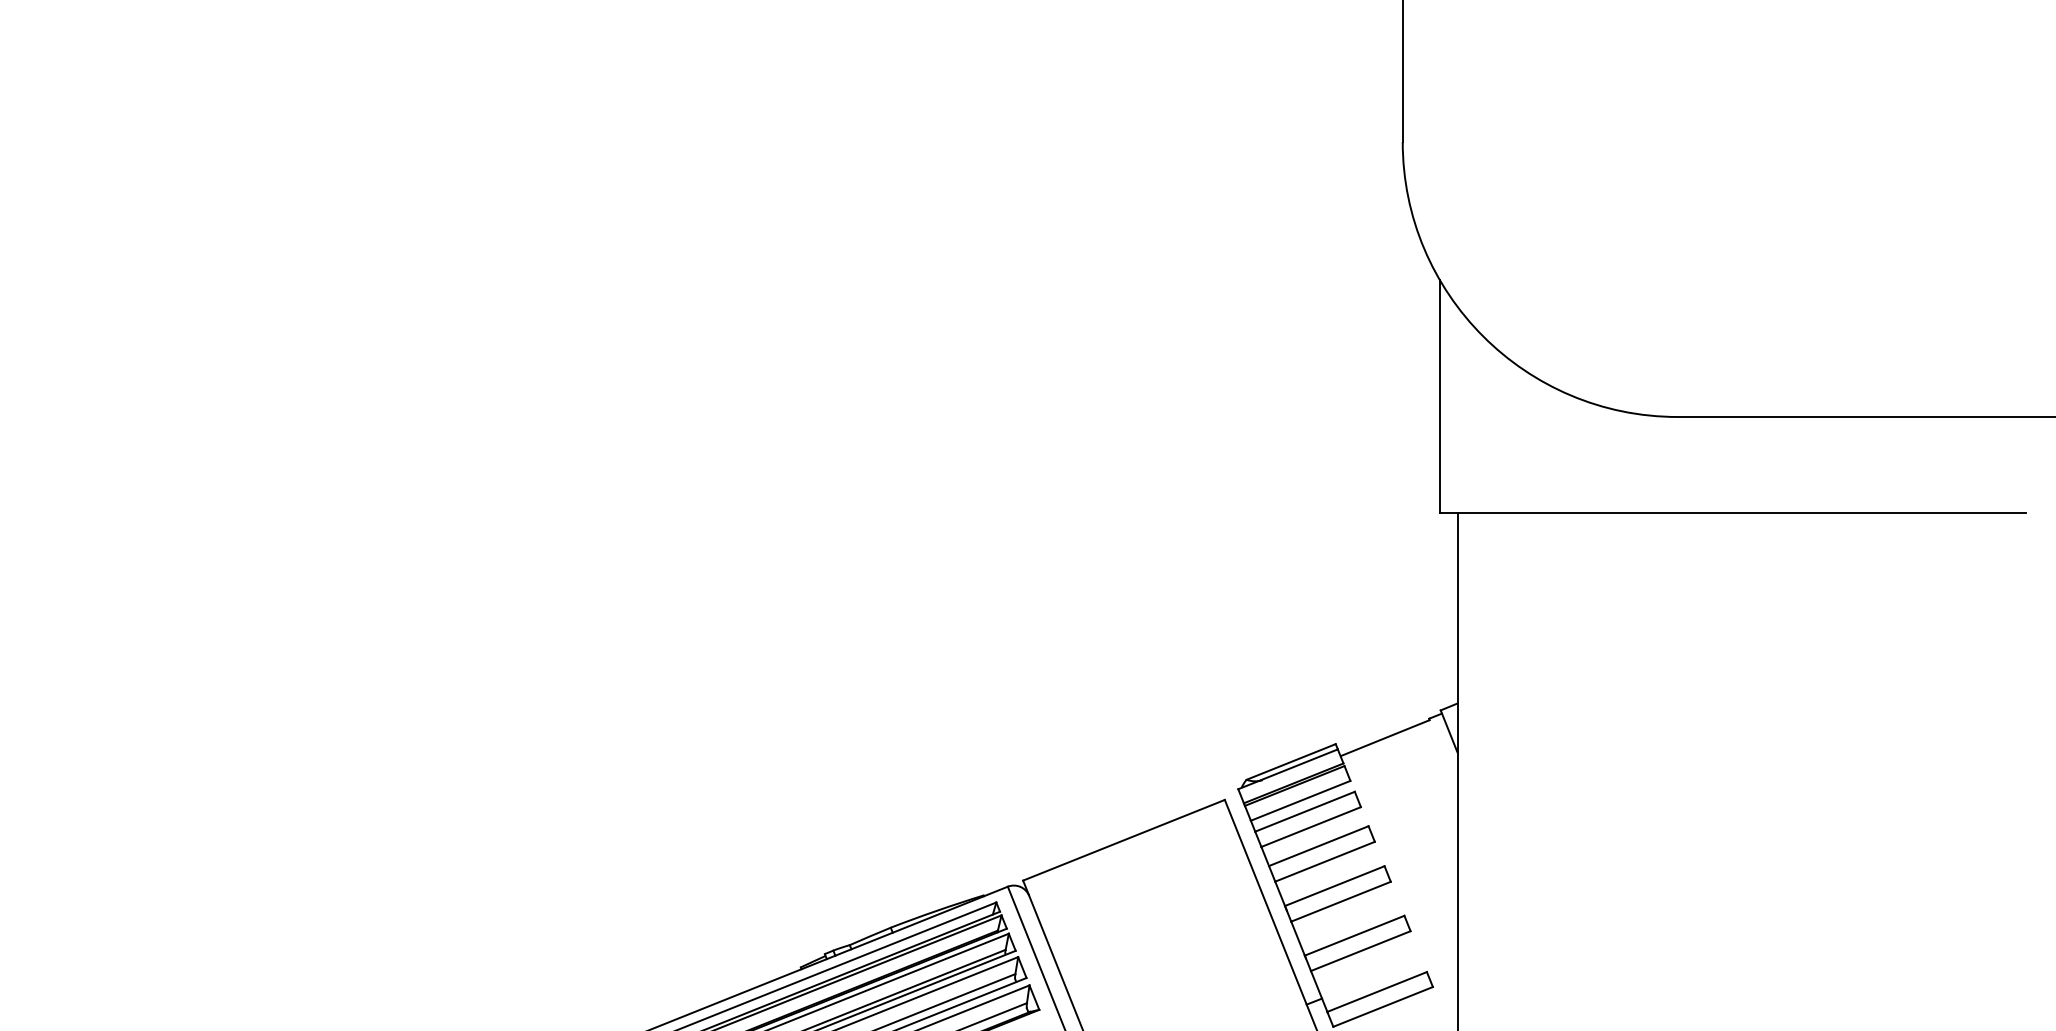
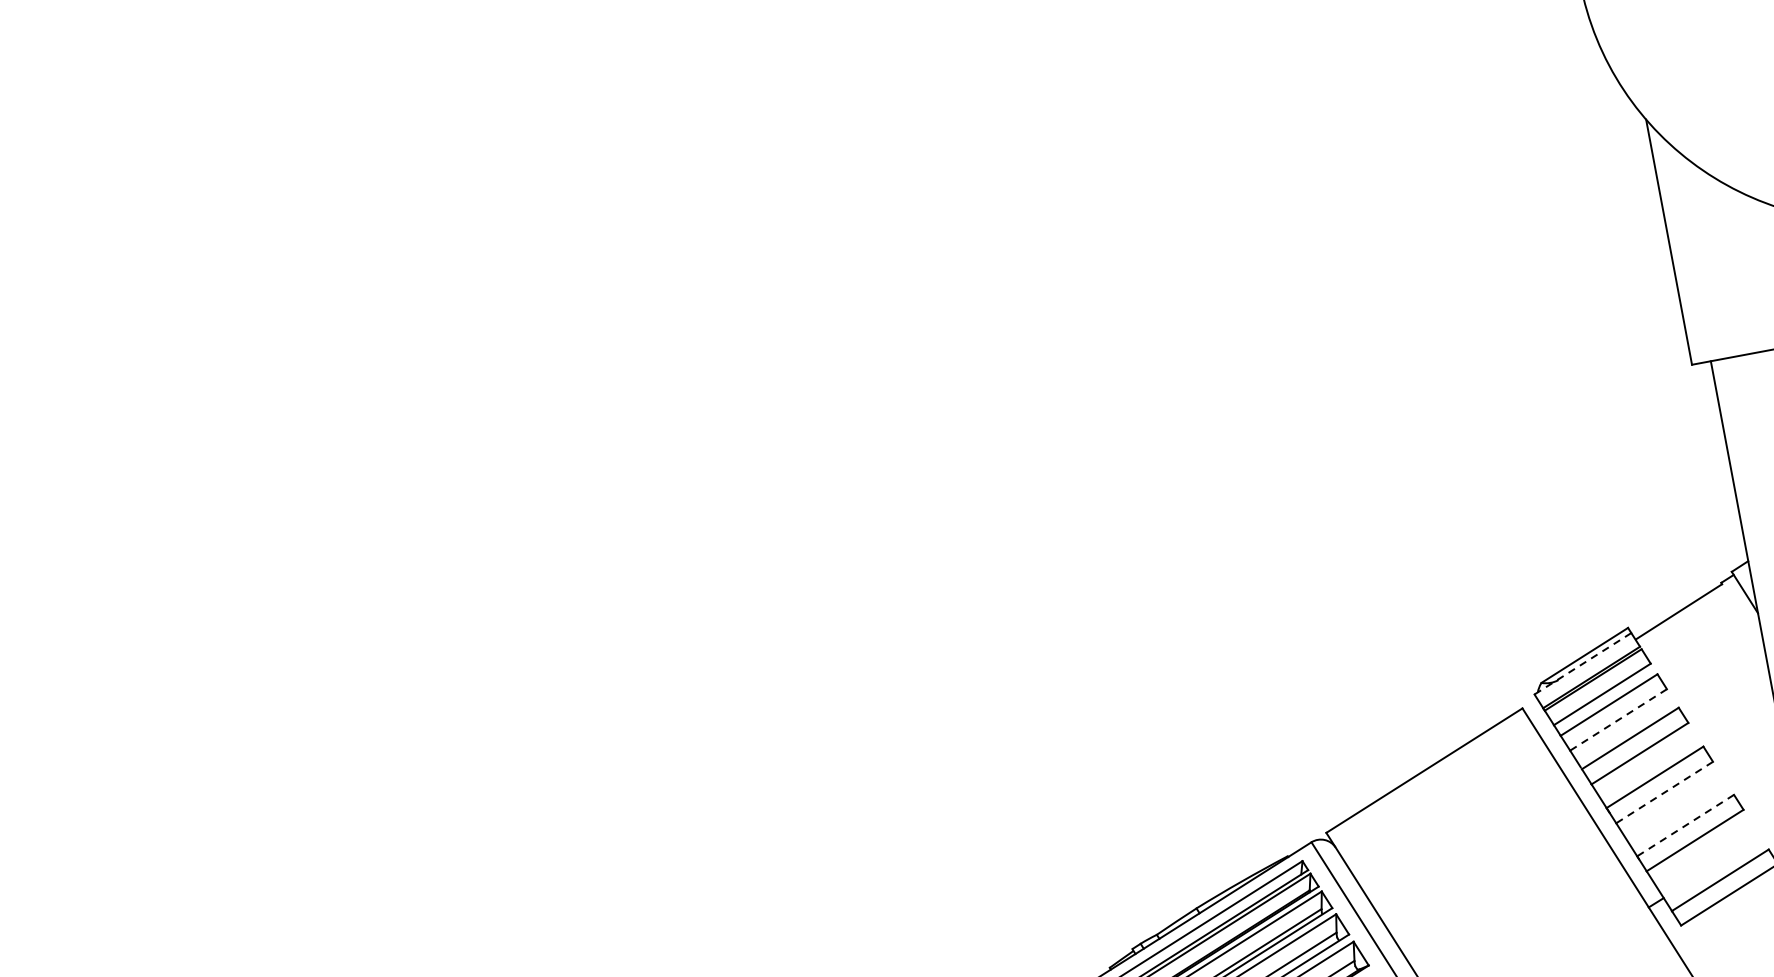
line: (1288, 769) -> (1583, 663), solid -> dashed
line: (1311, 827) -> (1618, 720), solid -> dashed
line: (1341, 901) -> (1665, 792), solid -> dashed
line: (1354, 935) -> (1685, 825), solid -> dashed

